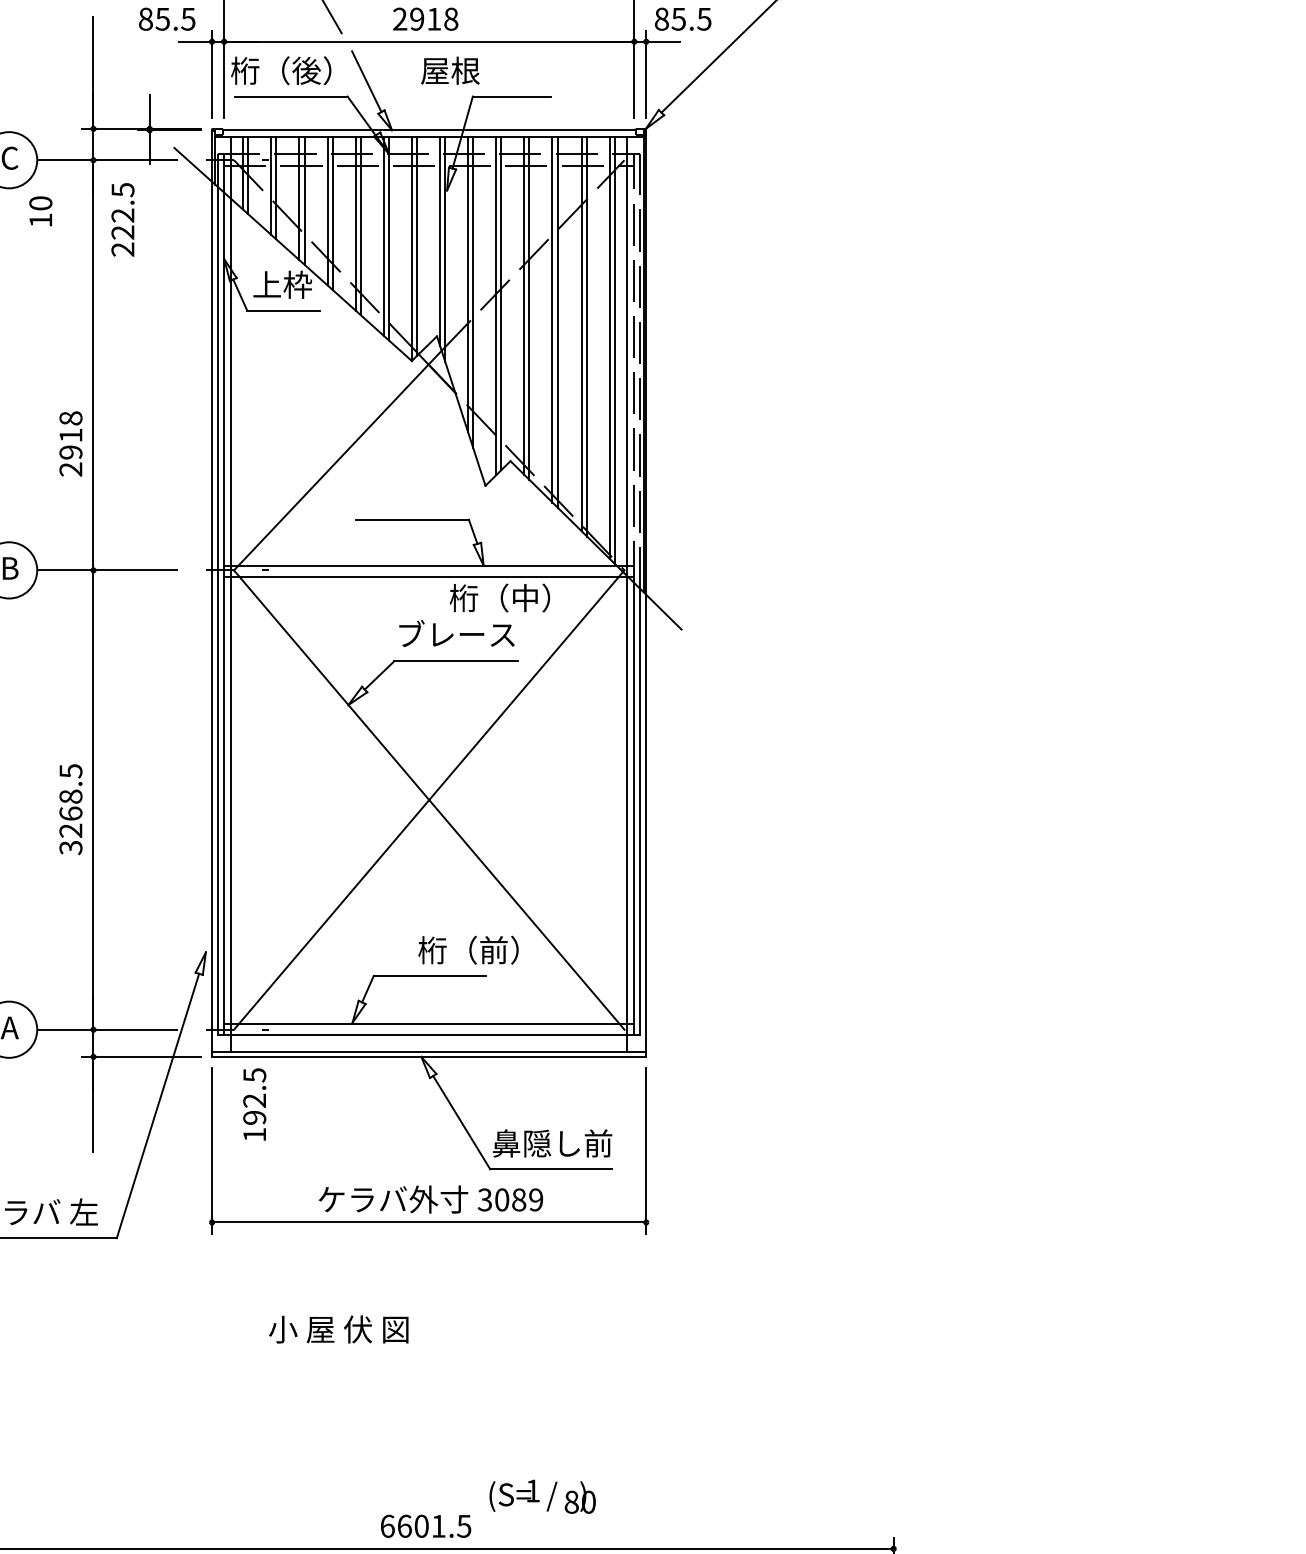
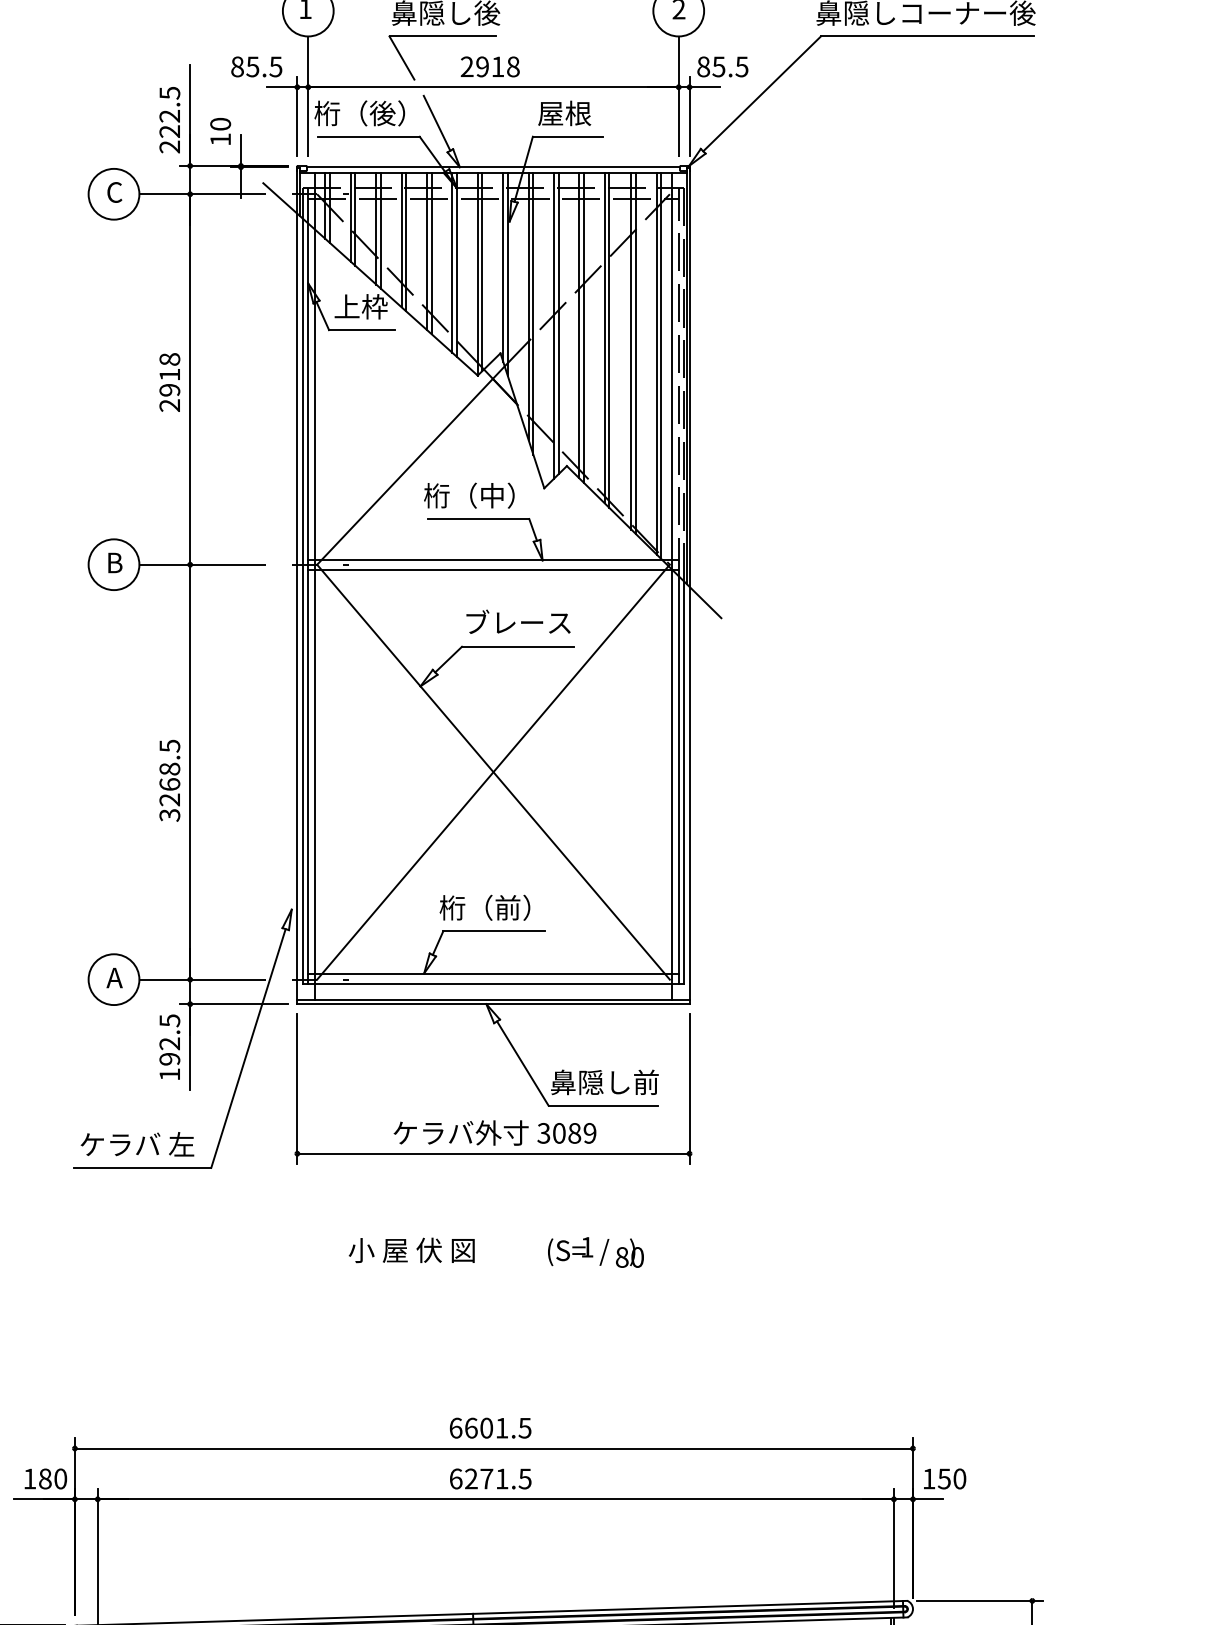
text: (450, 70) -> (564, 113), moved
text: (40, 211) -> (220, 131), moved
text: (122, 220) -> (169, 120), moved
text: (70, 443) -> (169, 382), moved
text: (500, 597) -> (469, 495), moved
text: (468, 949) -> (484, 907), moved
text: (254, 1103) -> (169, 1046), moved
text: (542, 1496) -> (595, 1252), moved

